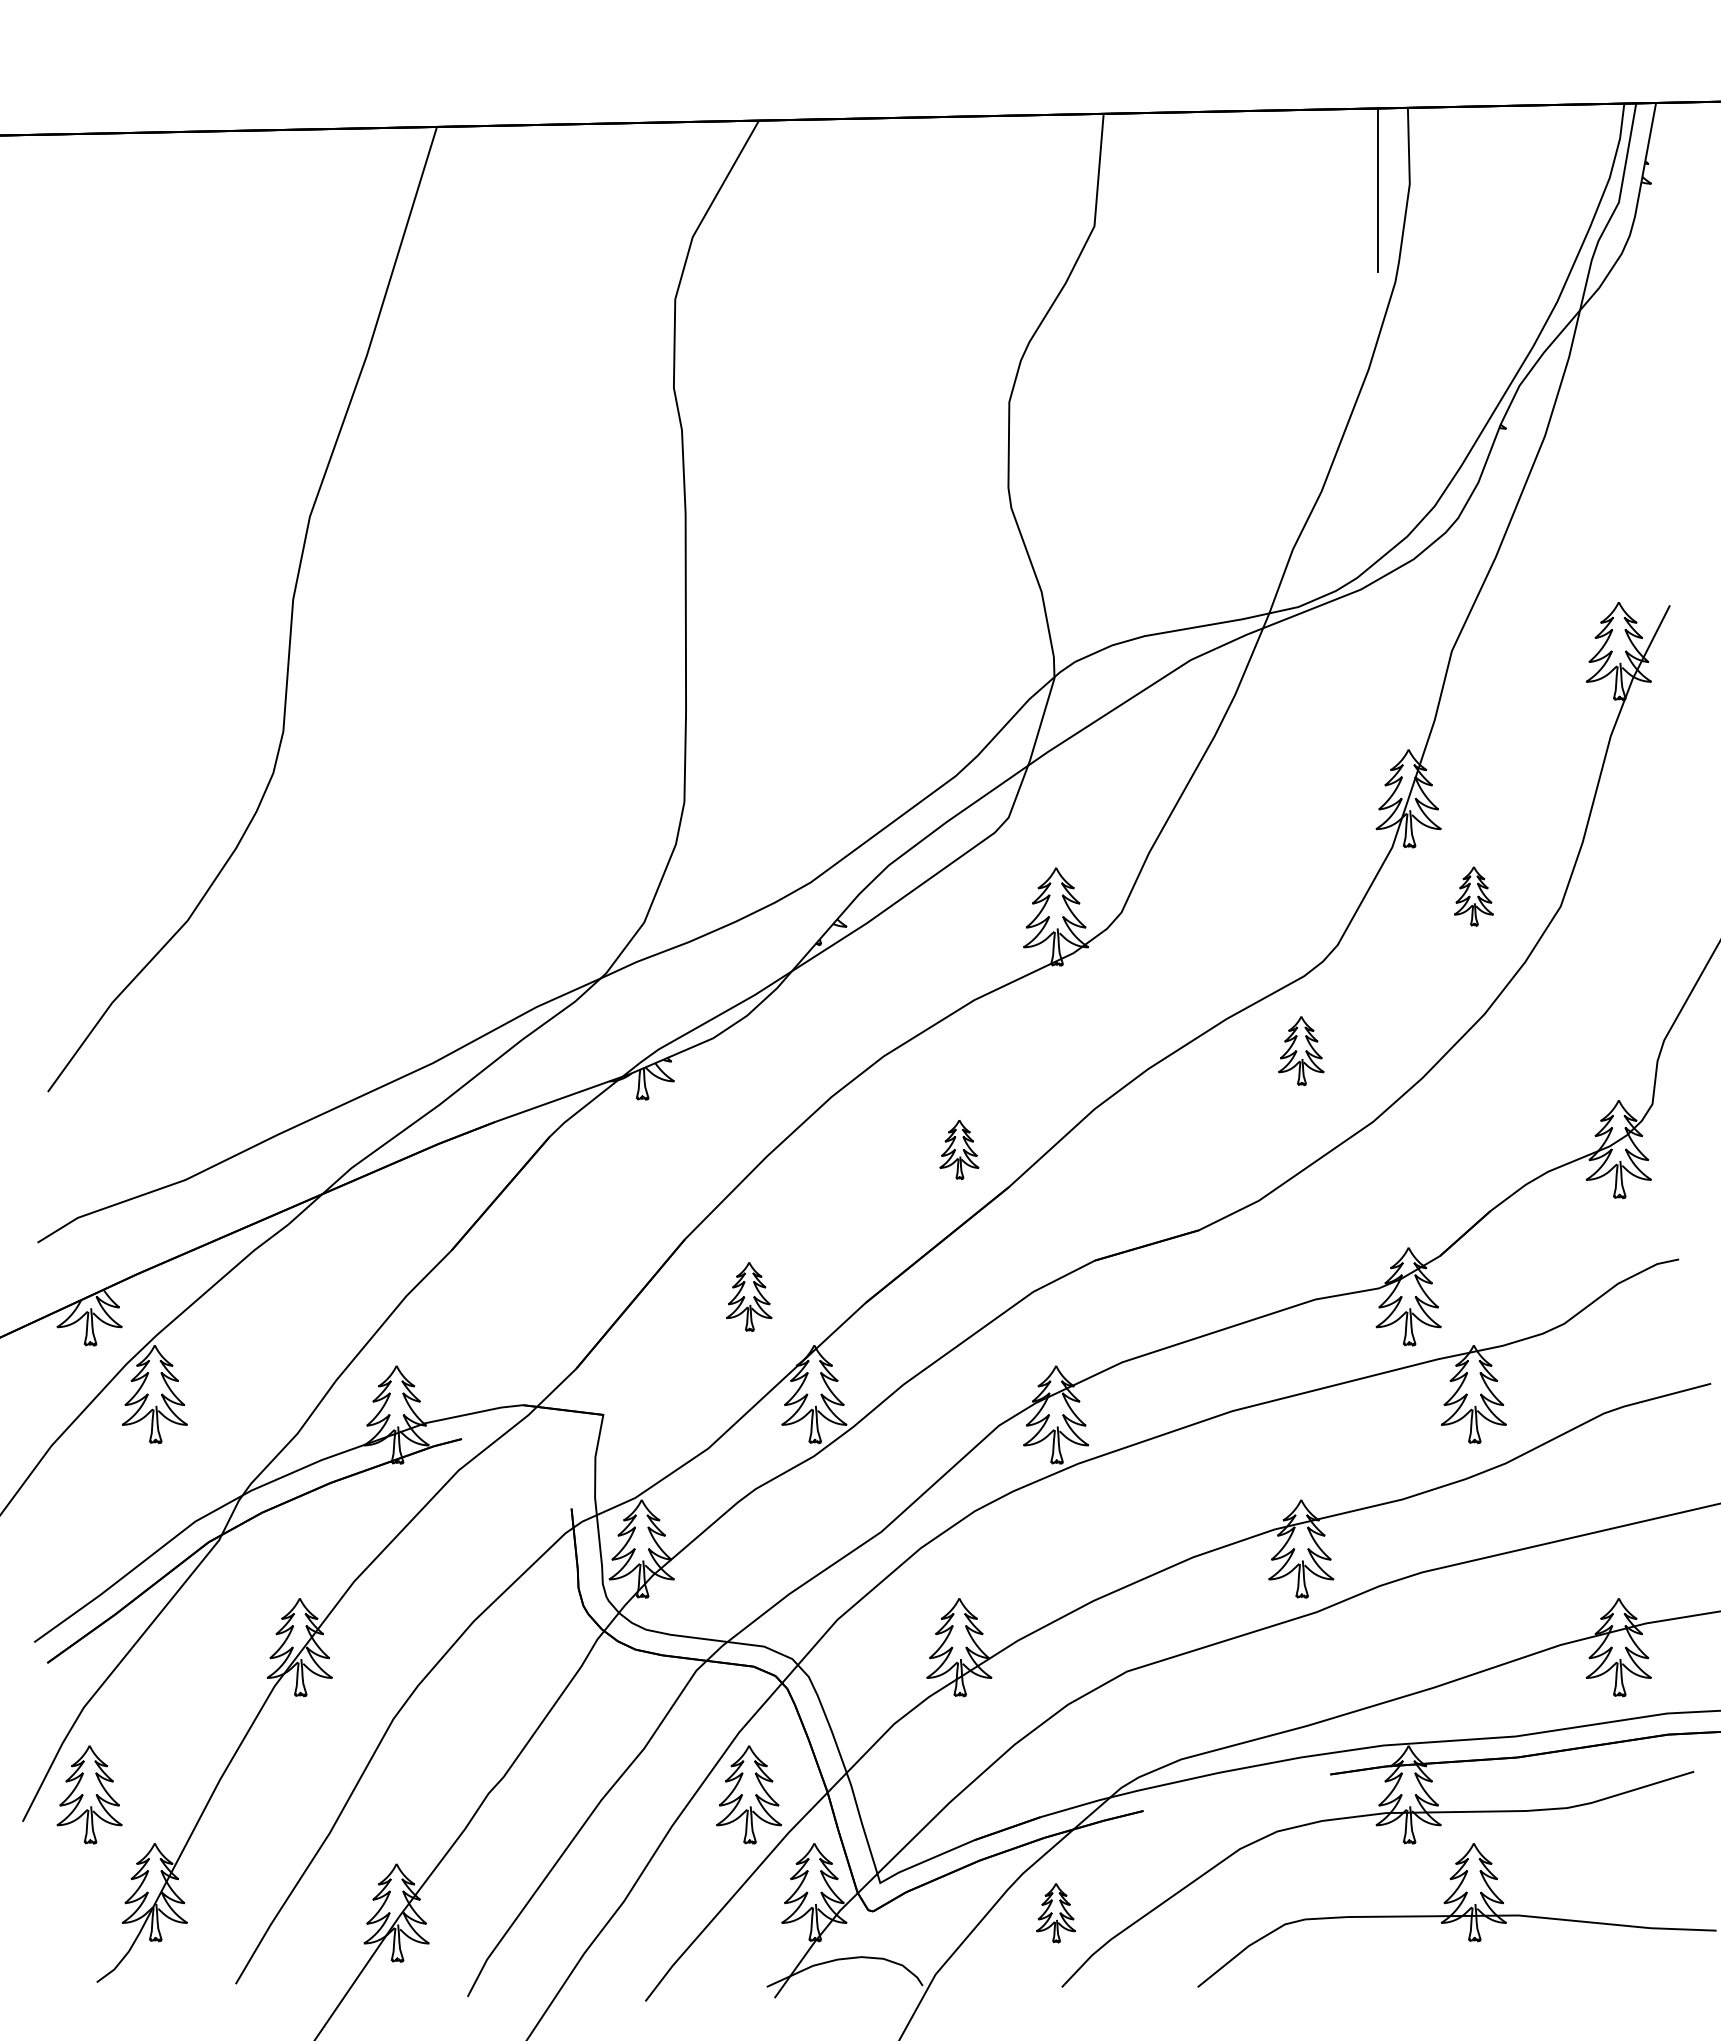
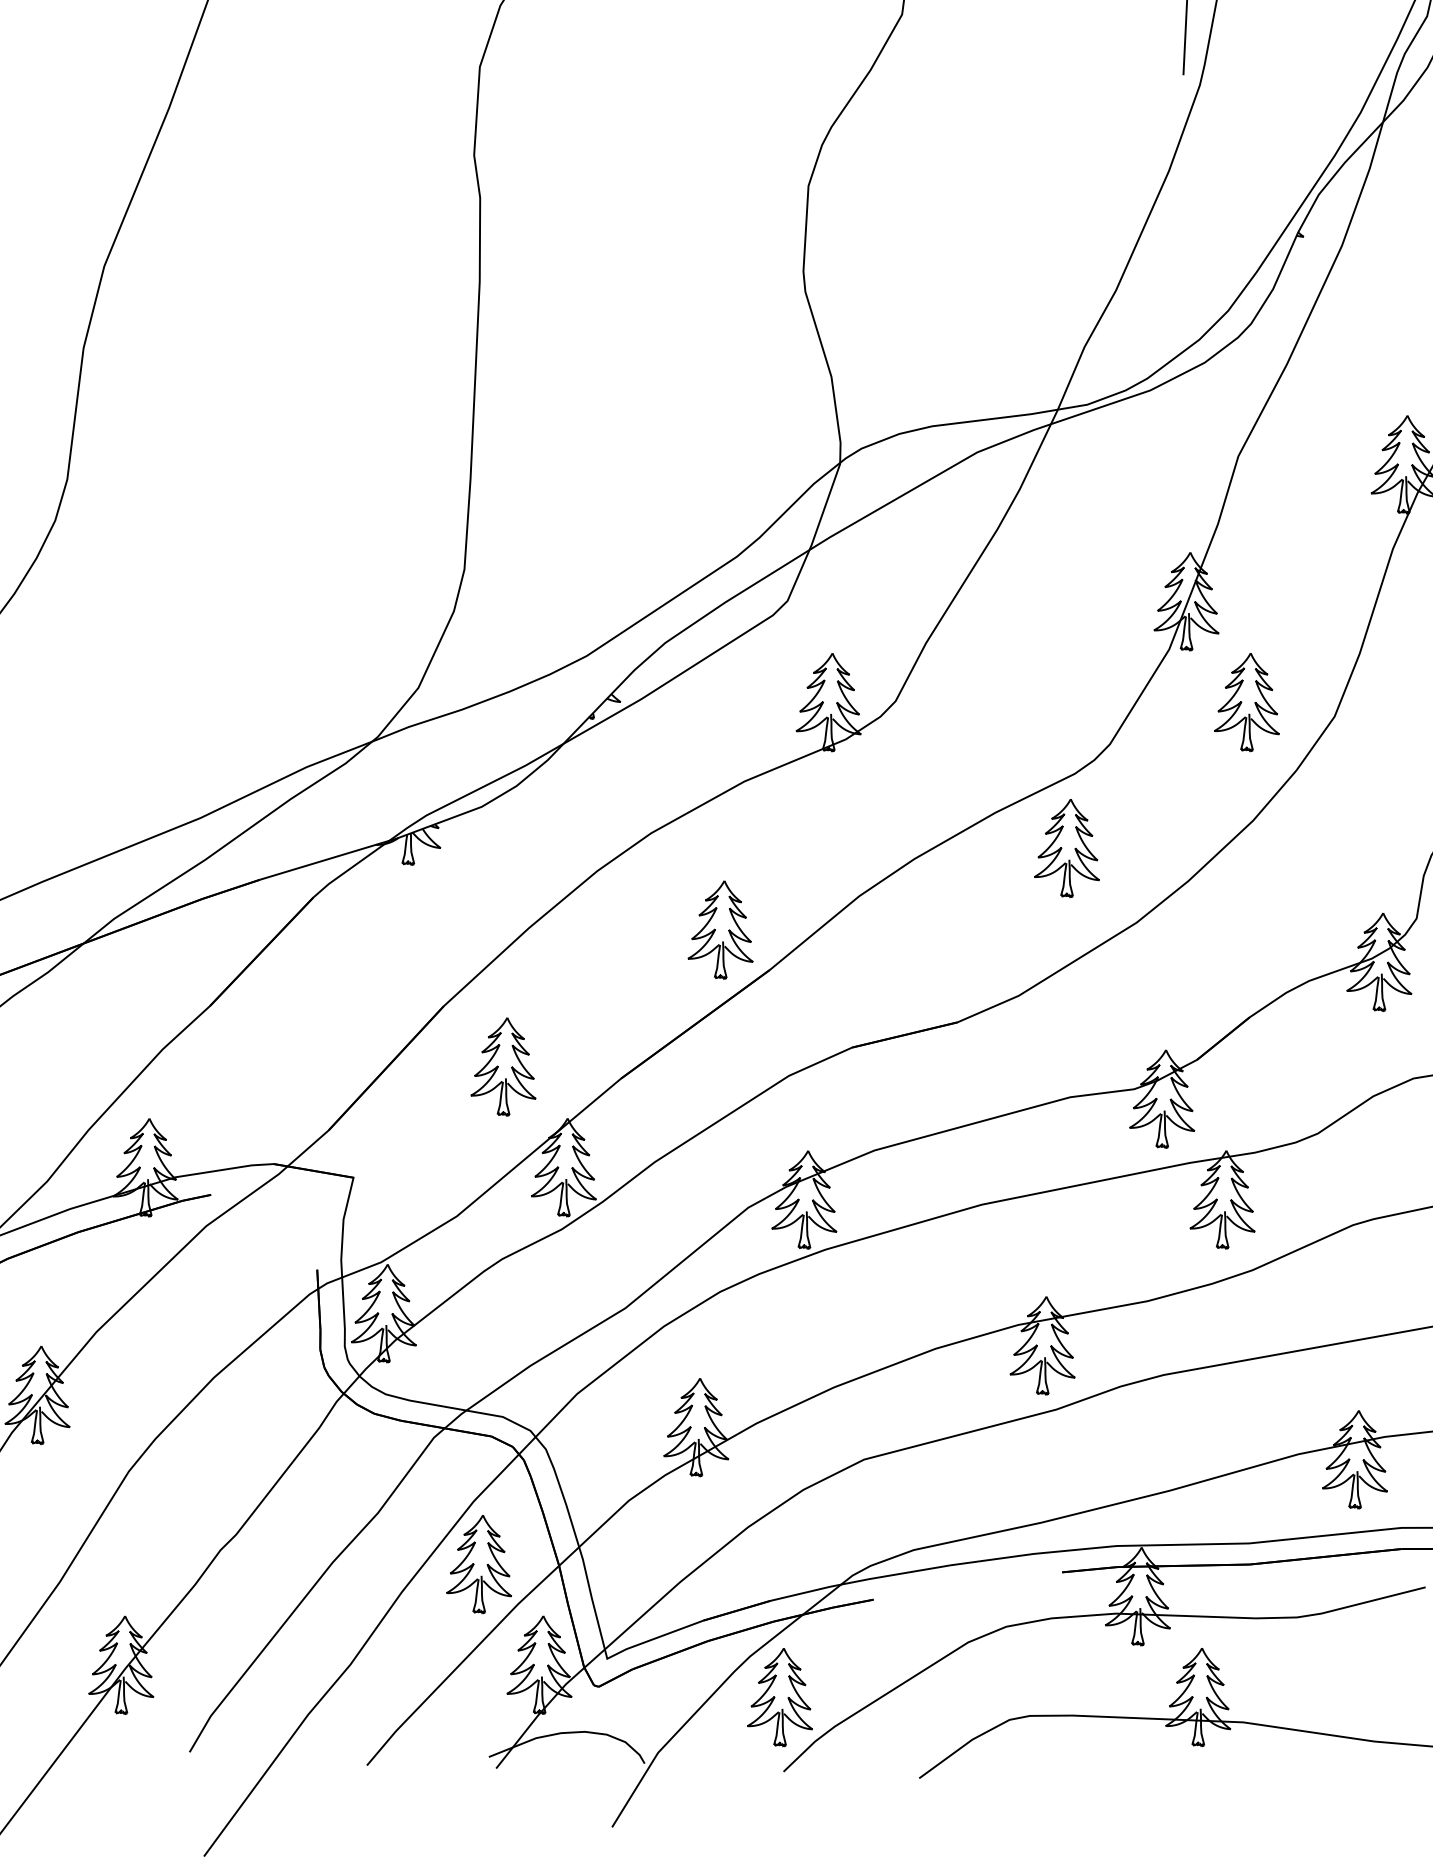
part: (1473, 896) -> (1247, 702), size x1.67
part: (1301, 1050) -> (1068, 847), size x1.43
part: (959, 1149) -> (722, 929), size x1.67
part: (749, 1296) -> (505, 1066), size x1.43
part: (1055, 1912) -> (780, 1696), size x1.67

